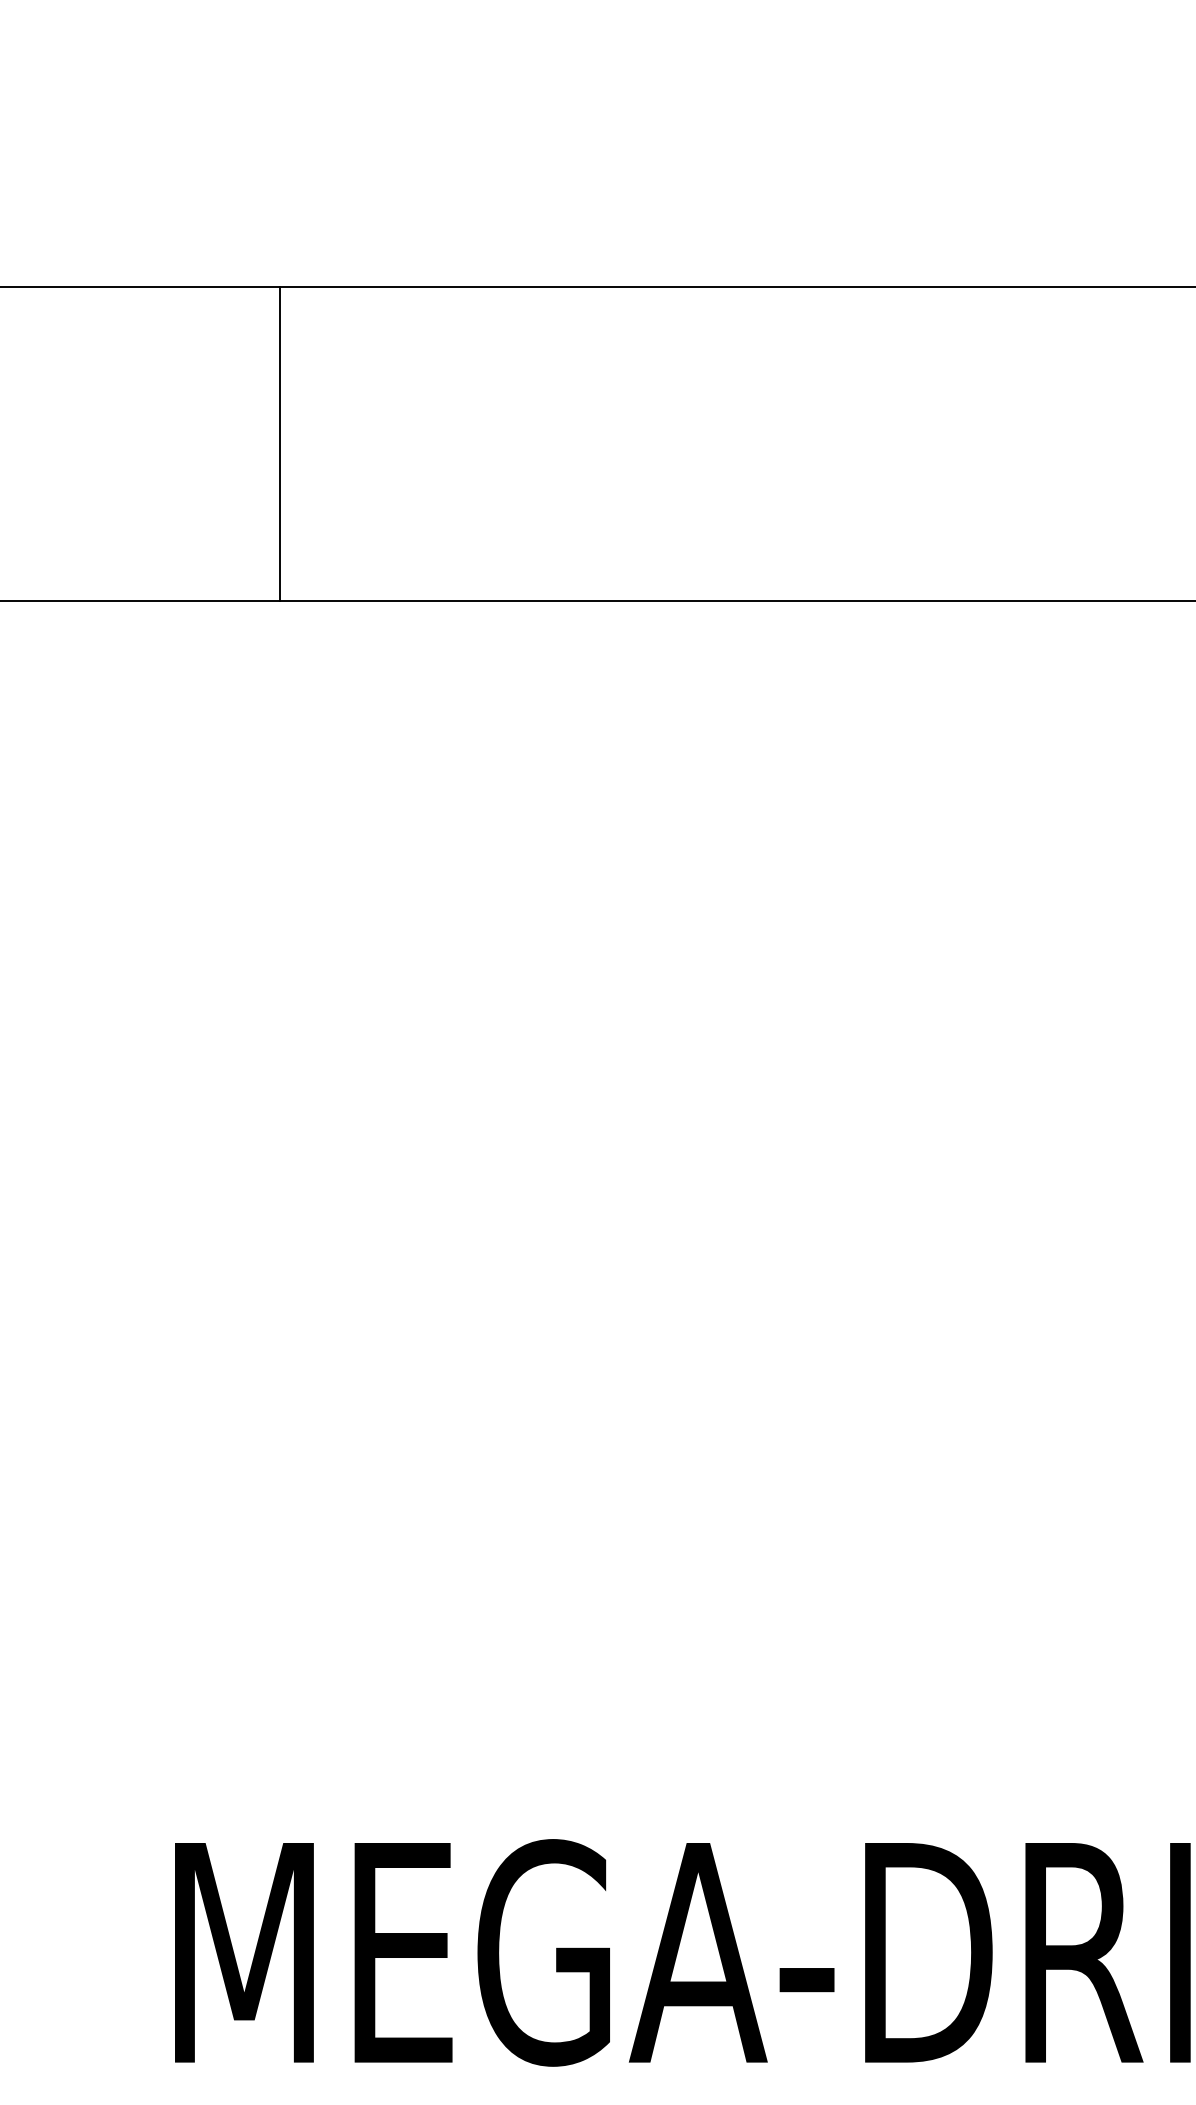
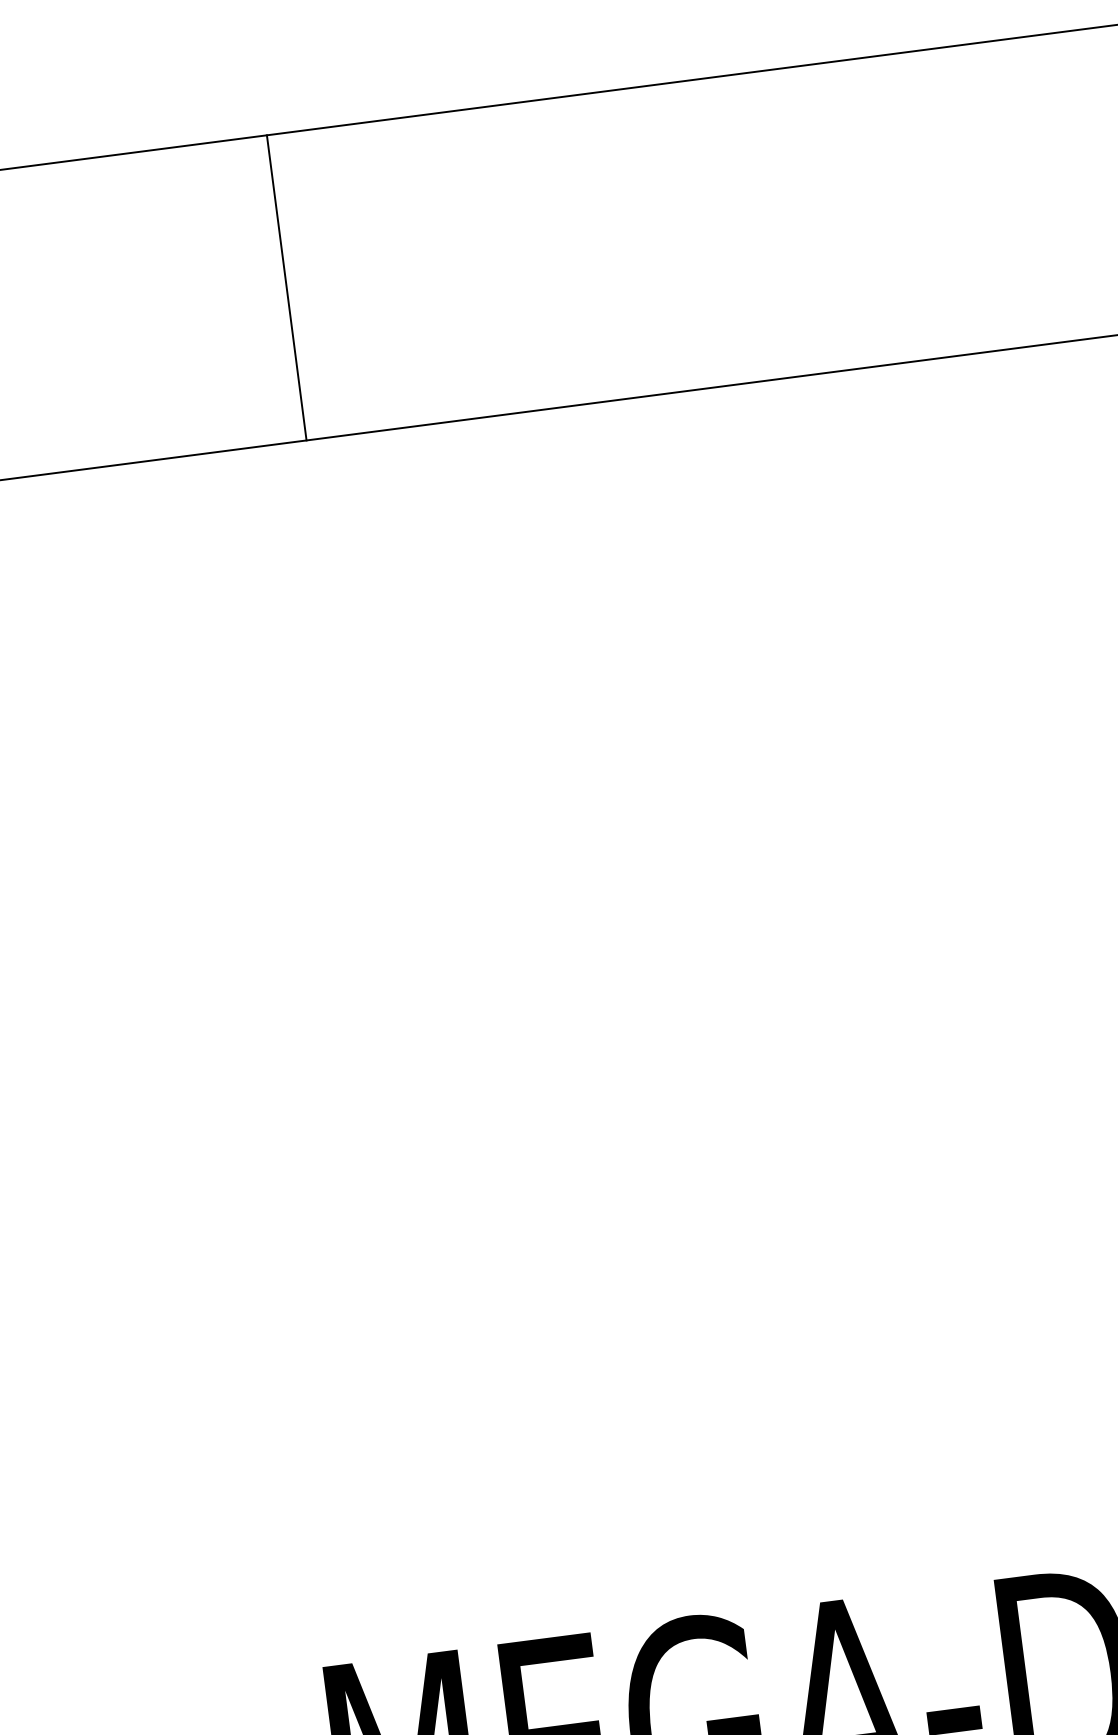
line: (280, 443) -> (287, 287), moved

